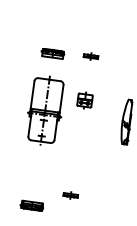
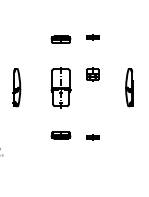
part: (44, 110) -> (60, 87), size x0.71
part: (70, 195) -> (92, 137), moved
part: (31, 205) -> (60, 135), moved

